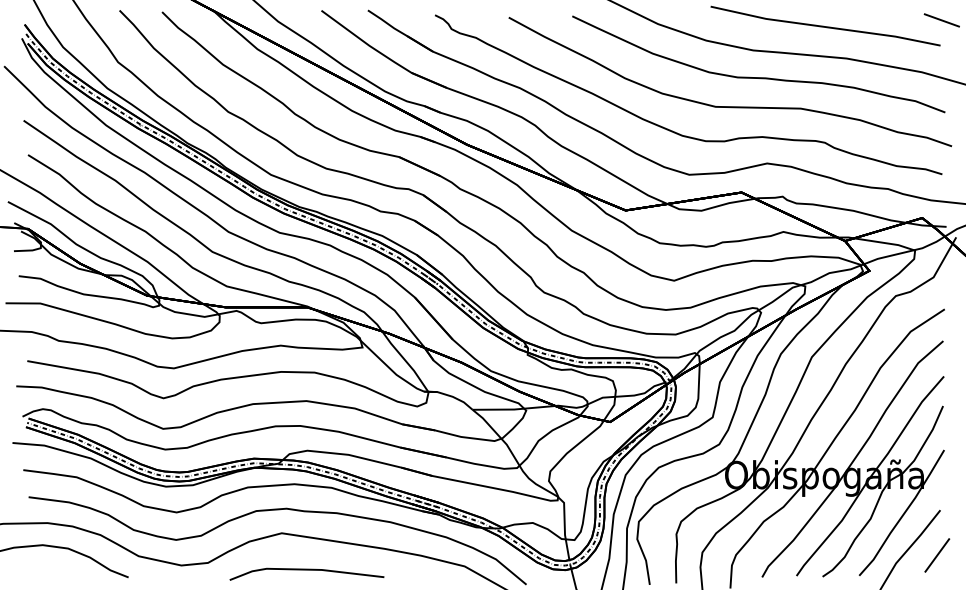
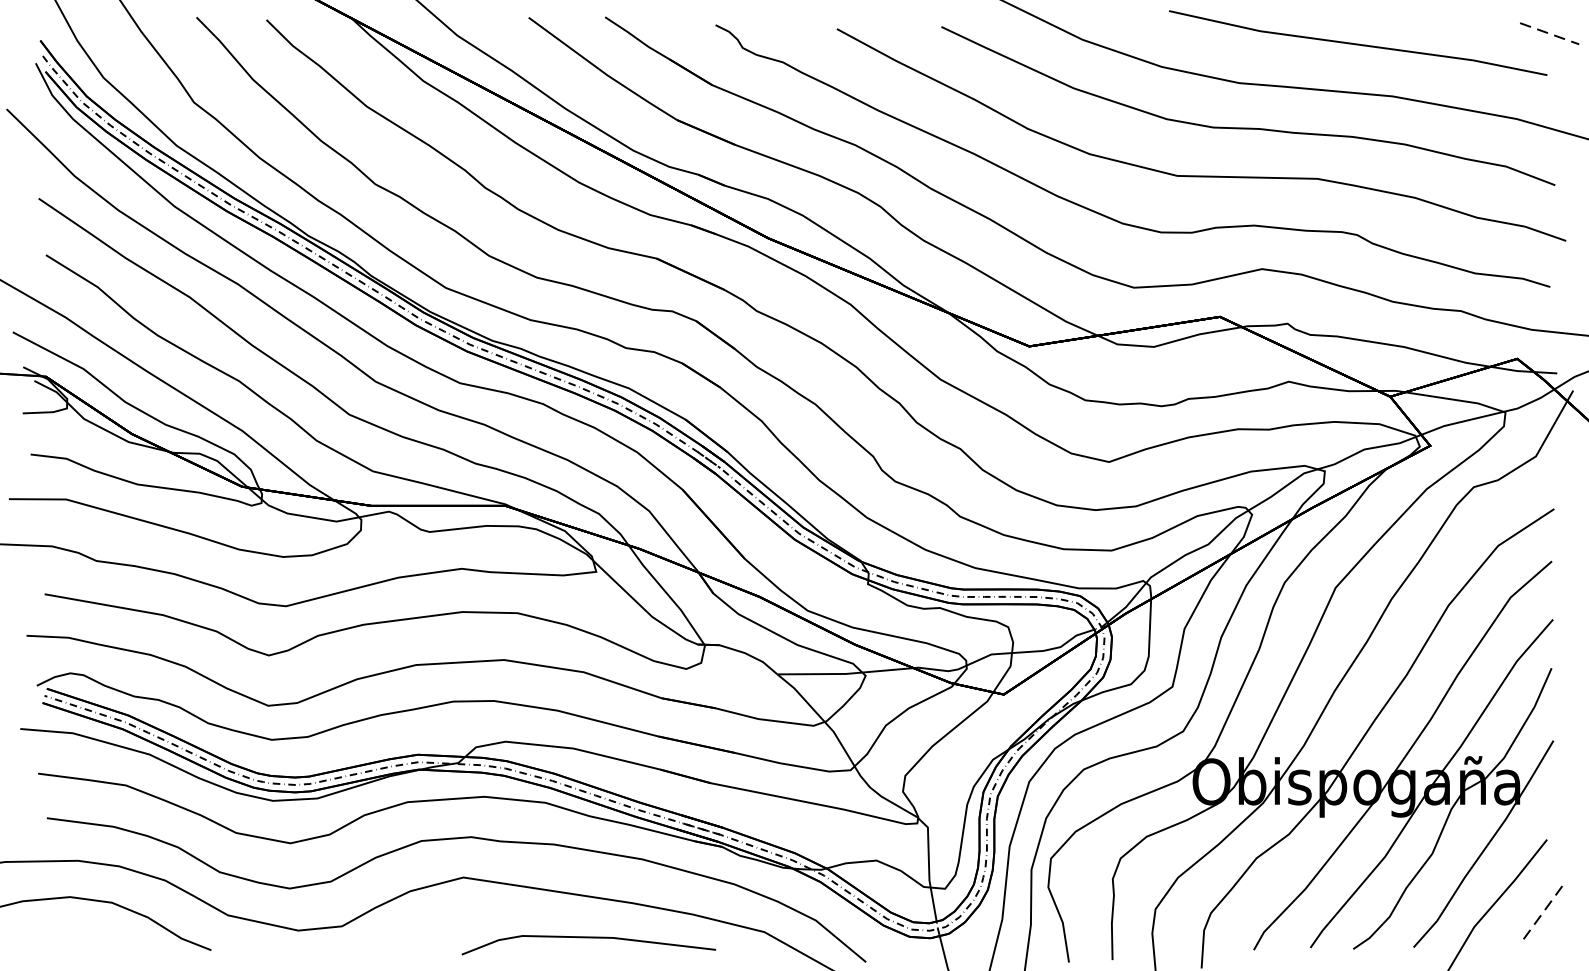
line: (942, 20) -> (1550, 33), solid -> dashed
line: (937, 555) -> (1542, 914), solid -> dashed
line: (306, 570) -> (588, 938), moved

